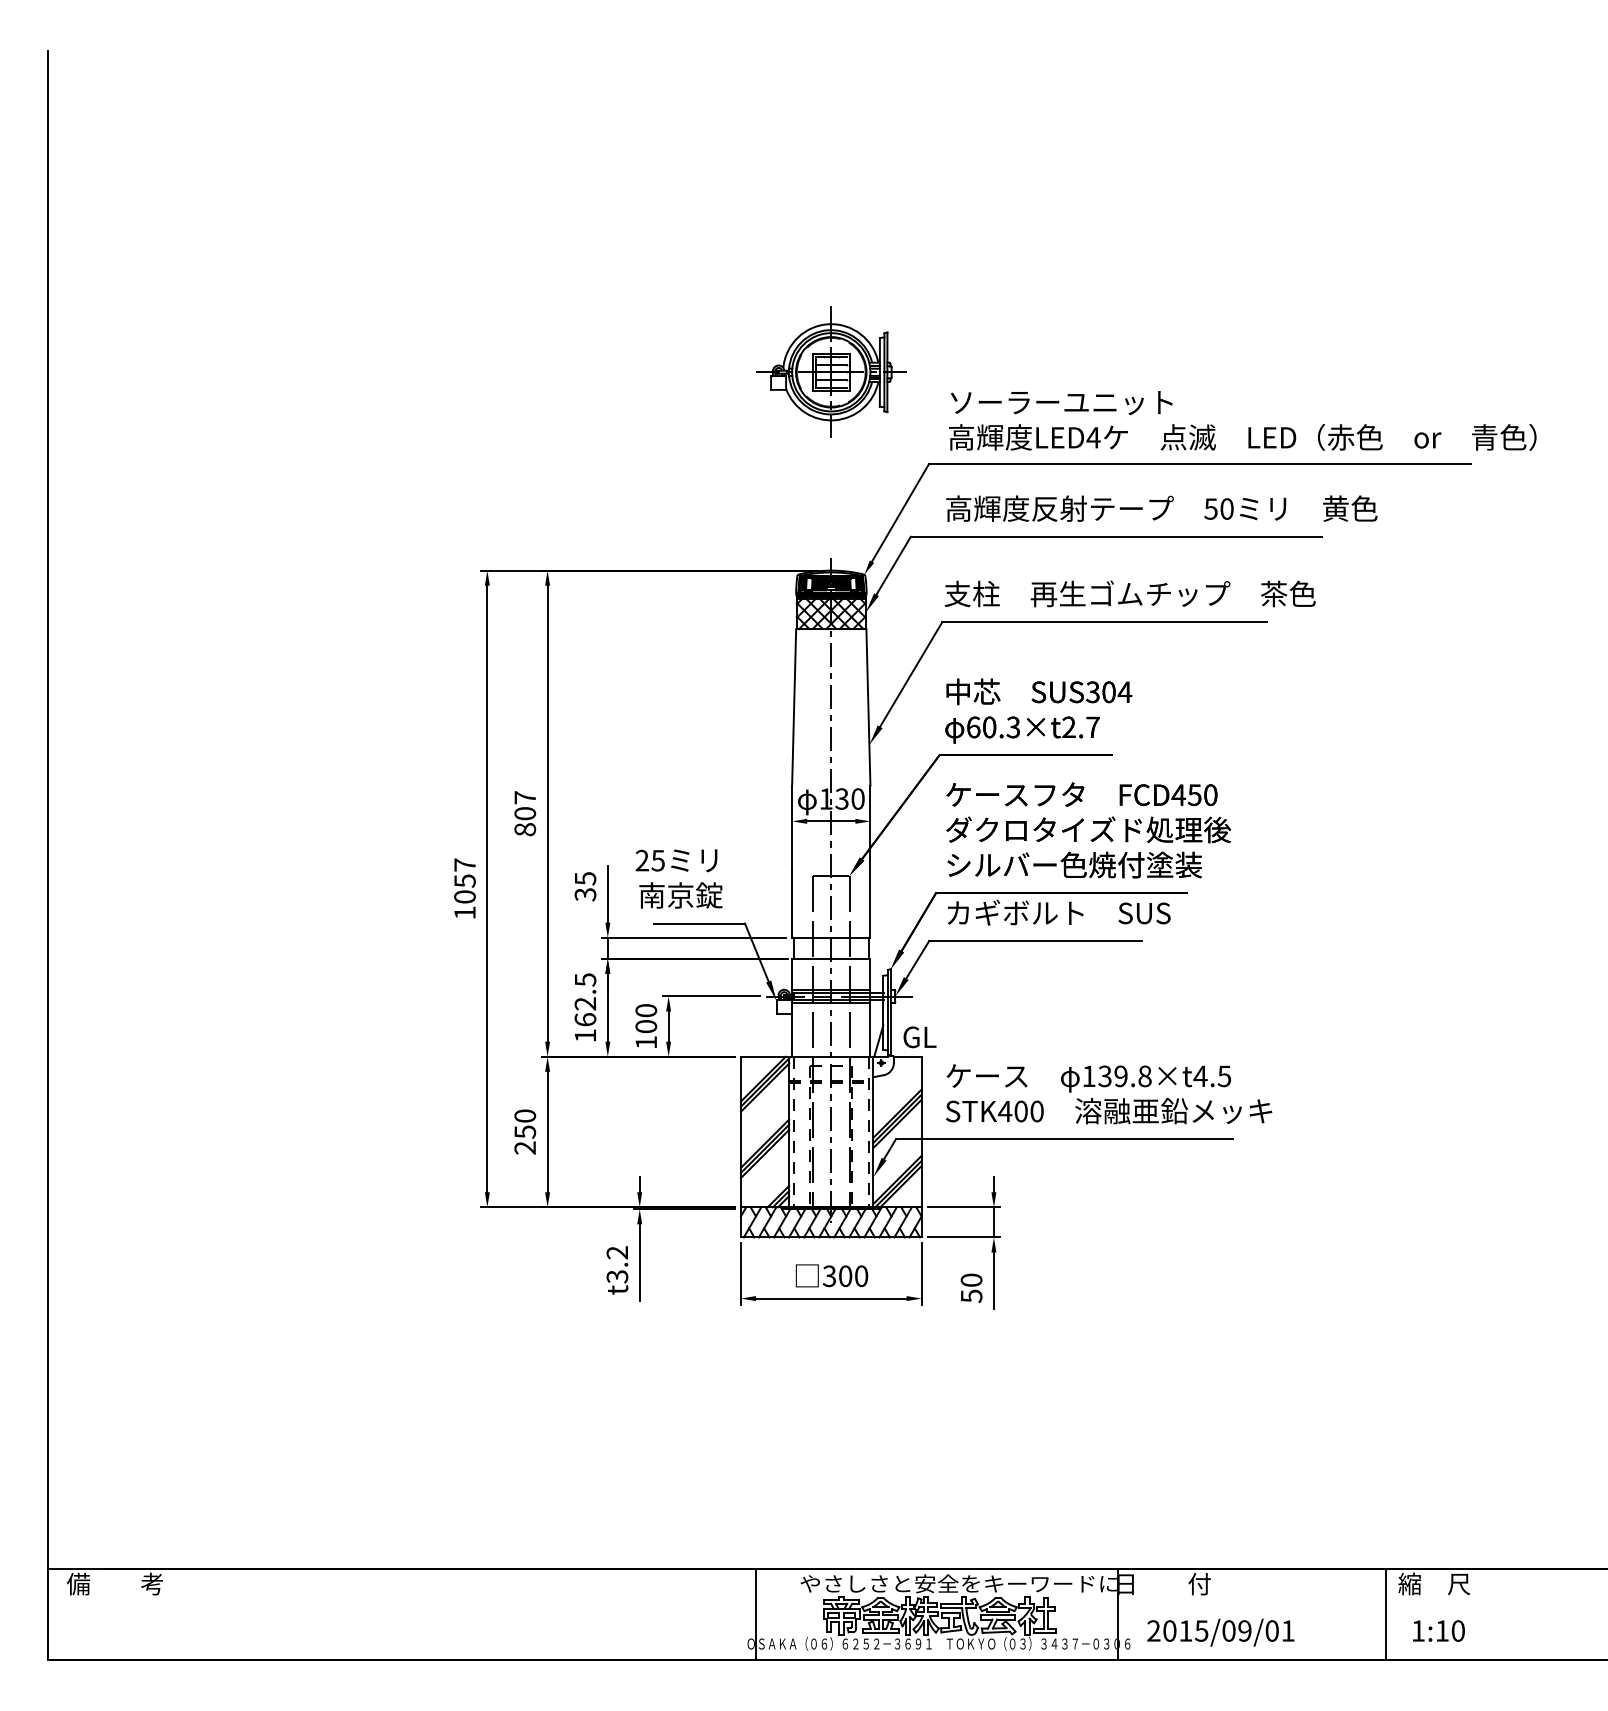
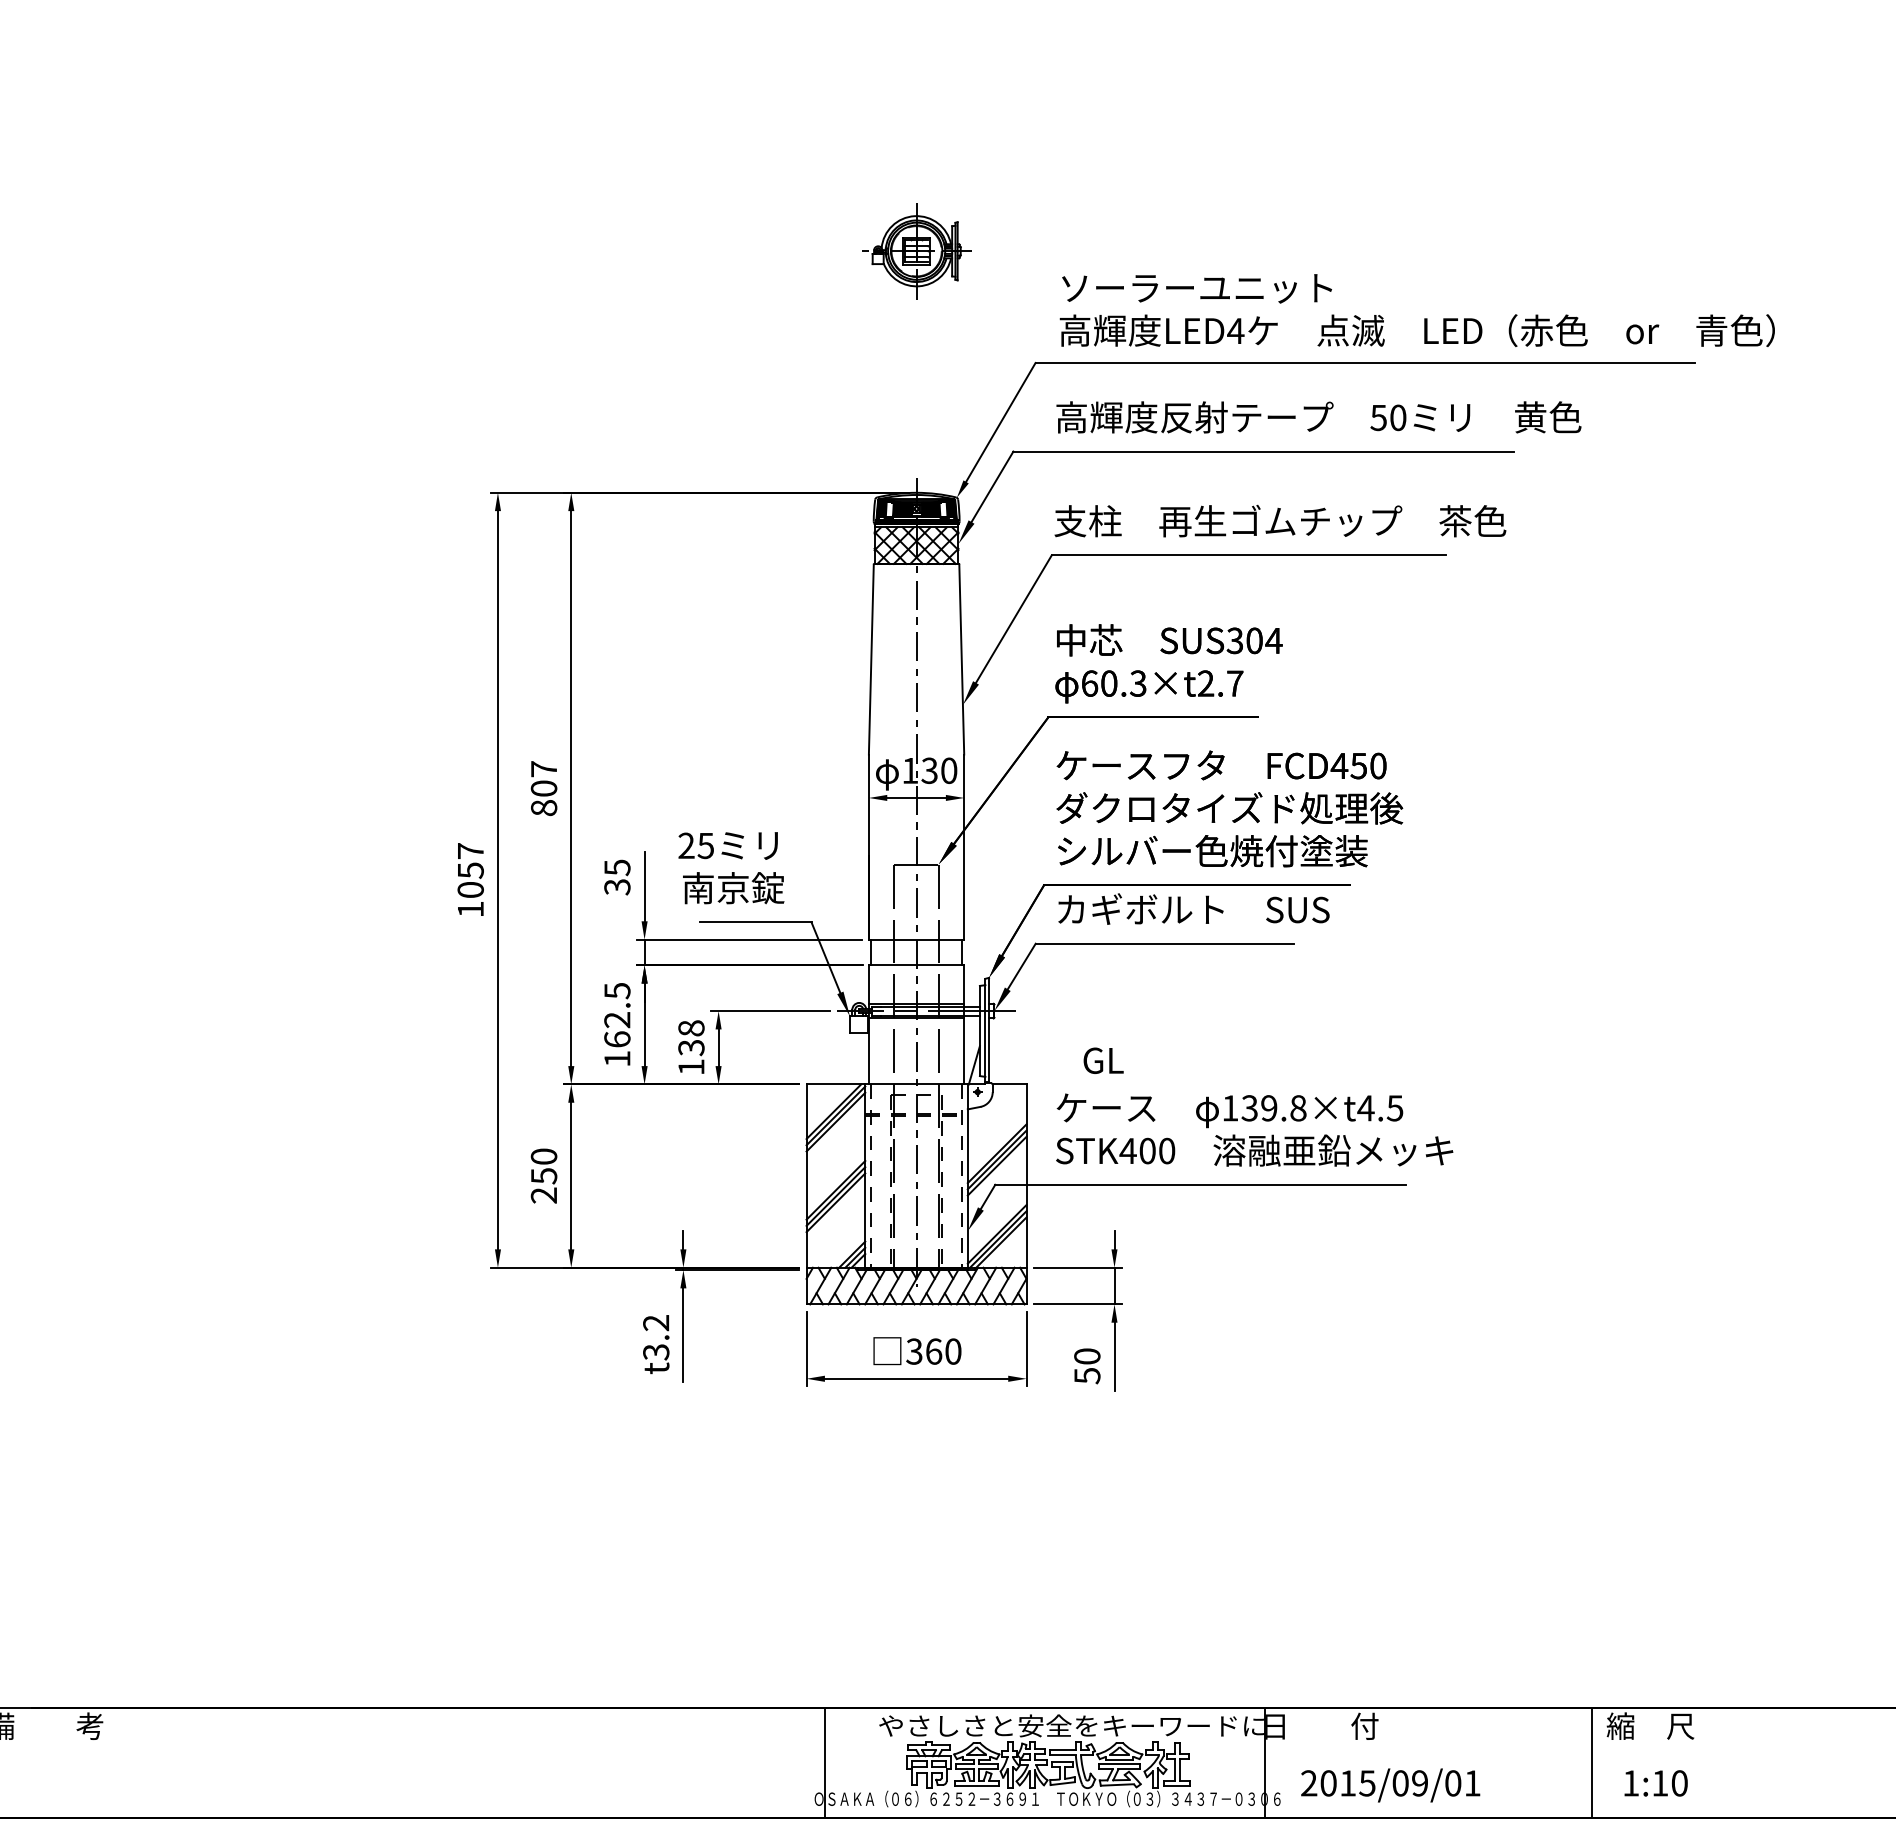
part: (831, 371) -> (916, 250), size x0.6
text: (646, 1018) -> (691, 1037), 100 -> 138
text: (919, 1037) -> (1103, 1061), moved
text: (845, 1275) -> (933, 1350), 300 -> 360

